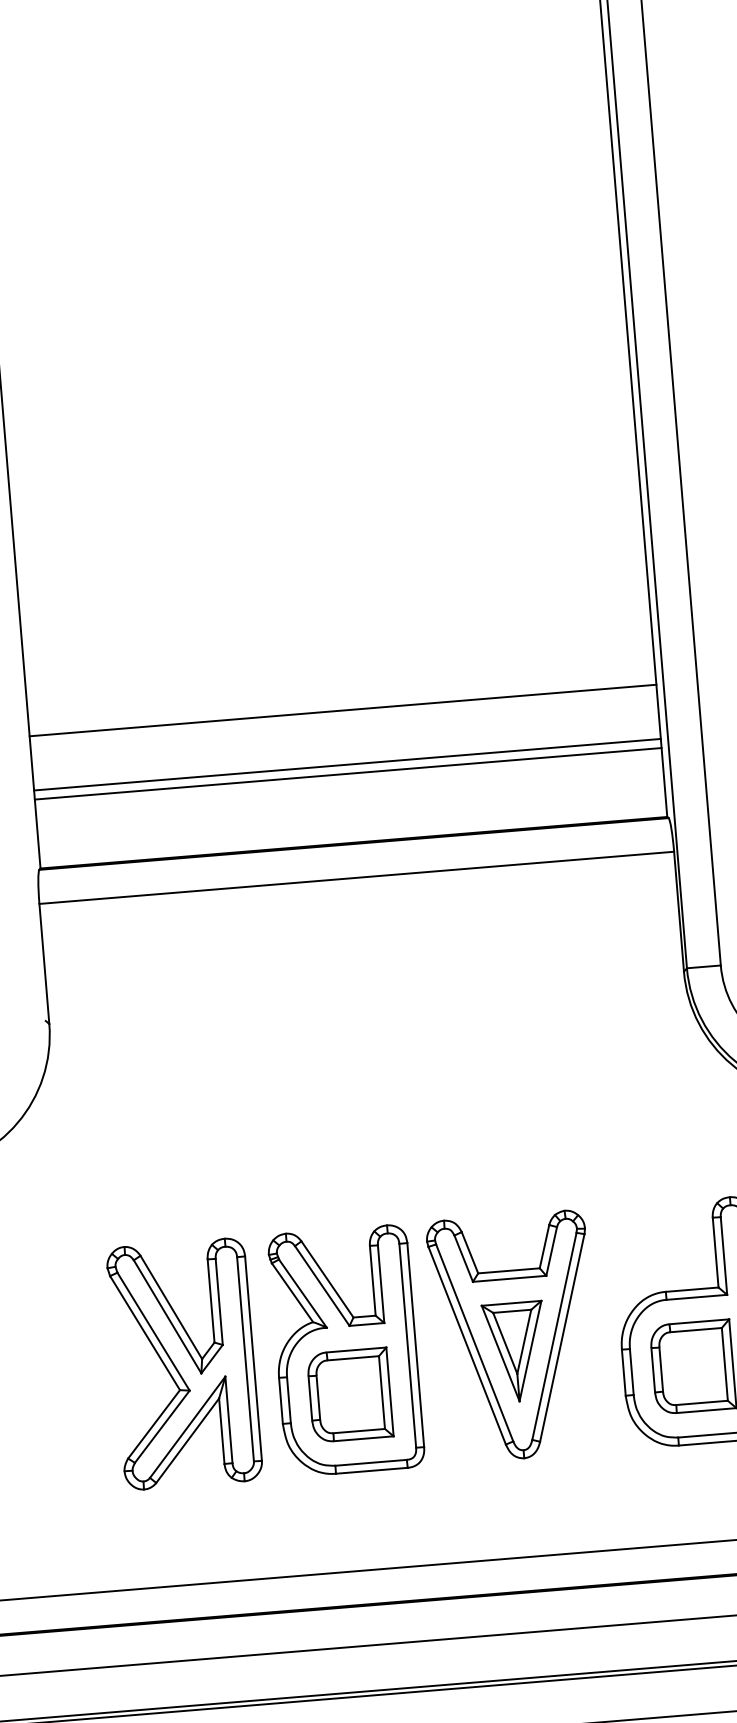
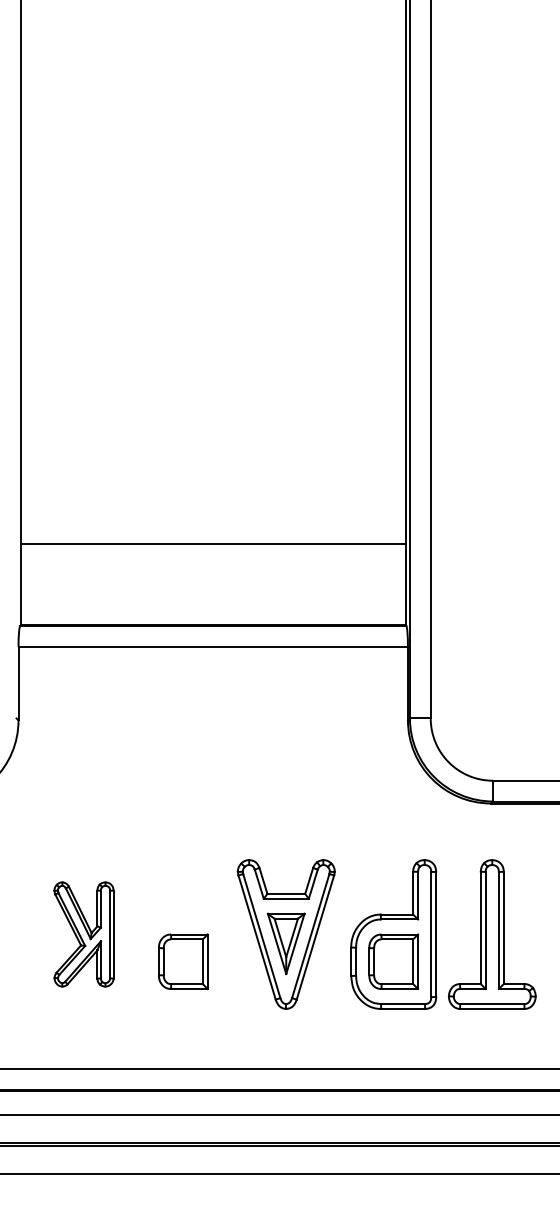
line: (346, 765) -> (212, 577), removed
line: (346, 773) -> (212, 582), removed
part: (345, 1350) -> (182, 934), removed
part: (183, 1364) -> (83, 934), size x0.7

